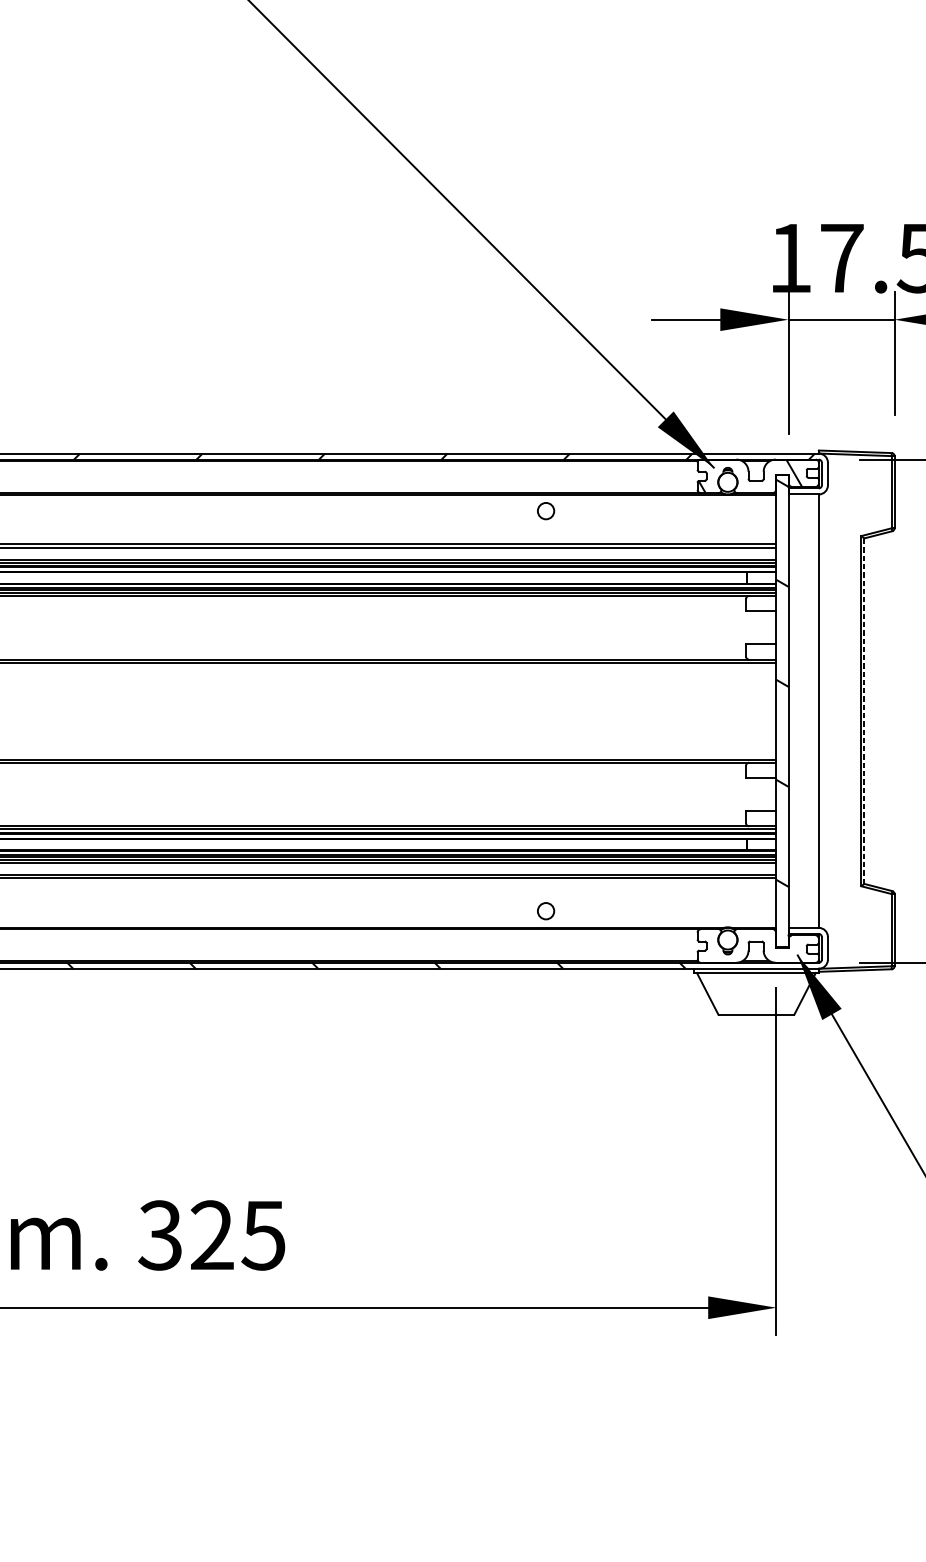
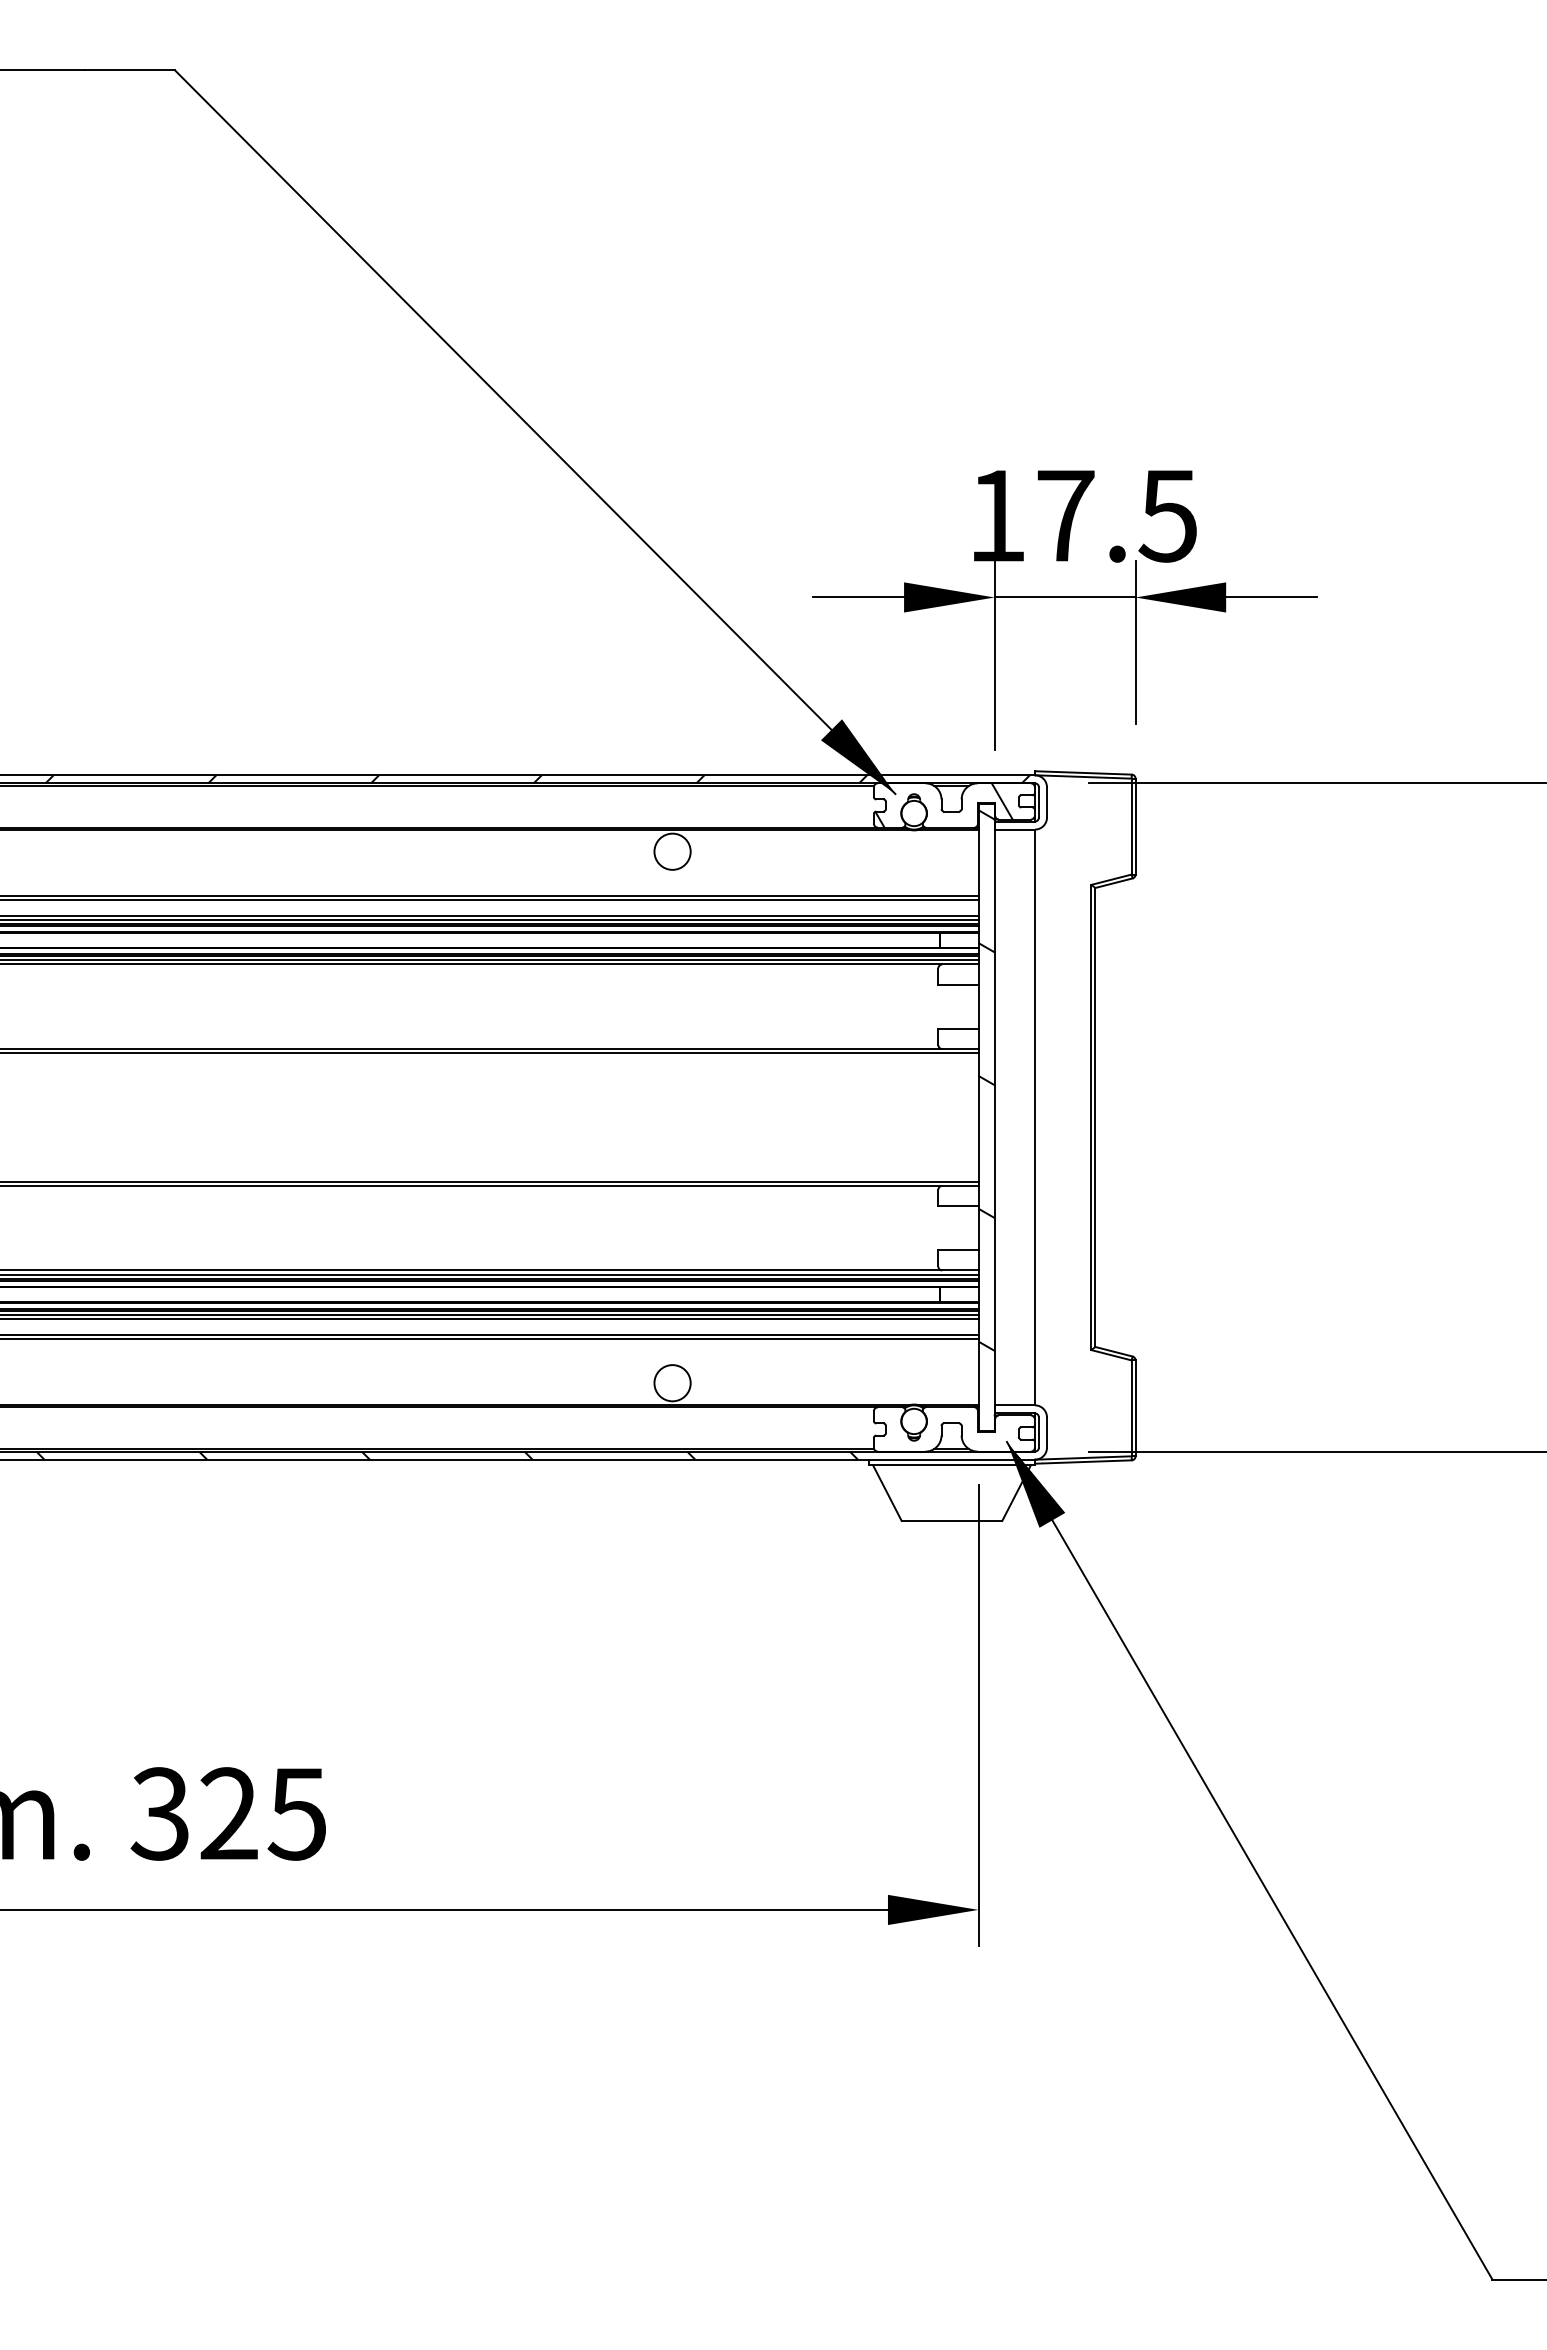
circle: (546, 510) -> (672, 851), size x1.67
line: (864, 710) -> (1095, 1116), dashed -> solid
circle: (546, 911) -> (672, 1383), size x1.67

